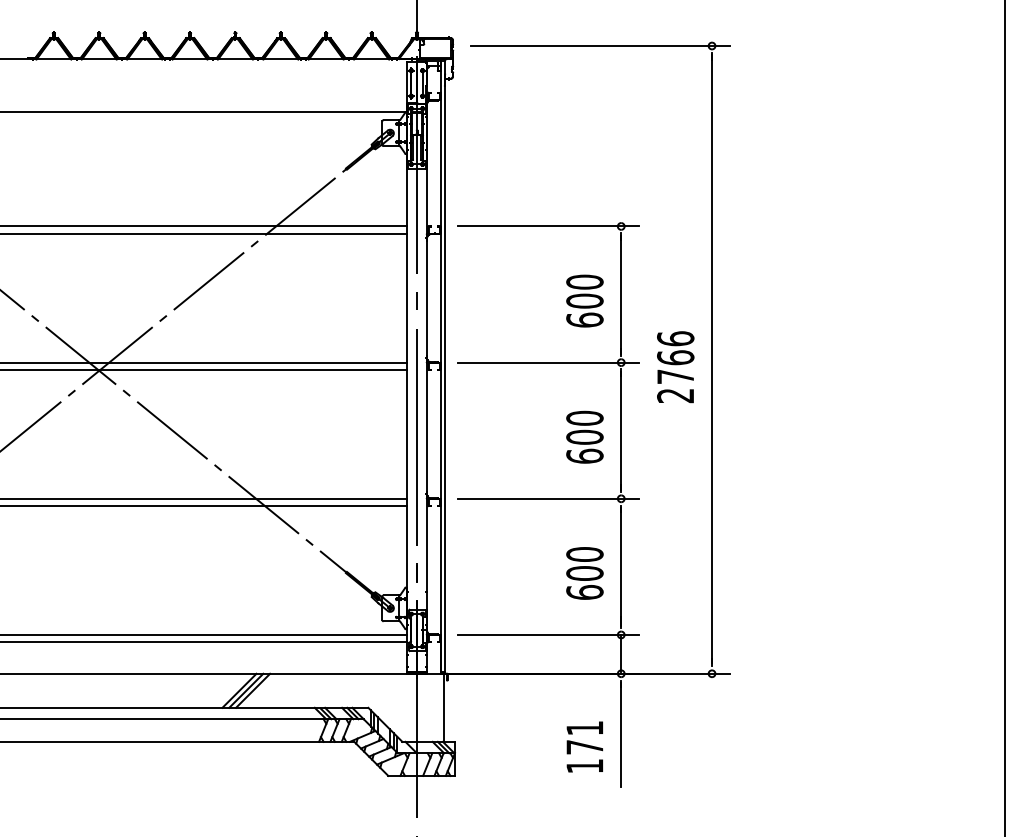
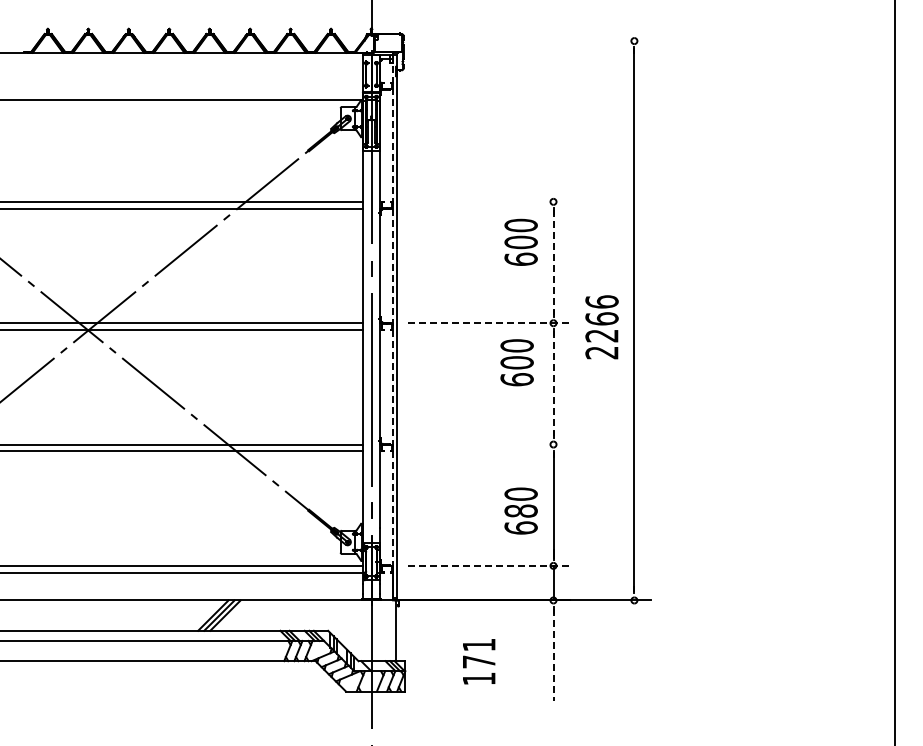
line: (599, 46) -> (534, 41), removed
line: (548, 226) -> (488, 201), removed
line: (621, 294) -> (553, 262), solid -> dashed
text: (584, 300) -> (520, 241), moved
line: (548, 362) -> (488, 323), solid -> dashed
line: (440, 366) -> (392, 326), solid -> dashed
text: (675, 376) -> (601, 335), 2766 -> 2266
line: (621, 430) -> (553, 383), solid -> dashed
text: (584, 437) -> (516, 362), moved
line: (548, 498) -> (488, 444), removed
text: (584, 572) -> (520, 510), 600 -> 680
line: (548, 634) -> (488, 565), solid -> dashed
line: (621, 735) -> (553, 655), solid -> dashed
text: (585, 746) -> (479, 661), moved

